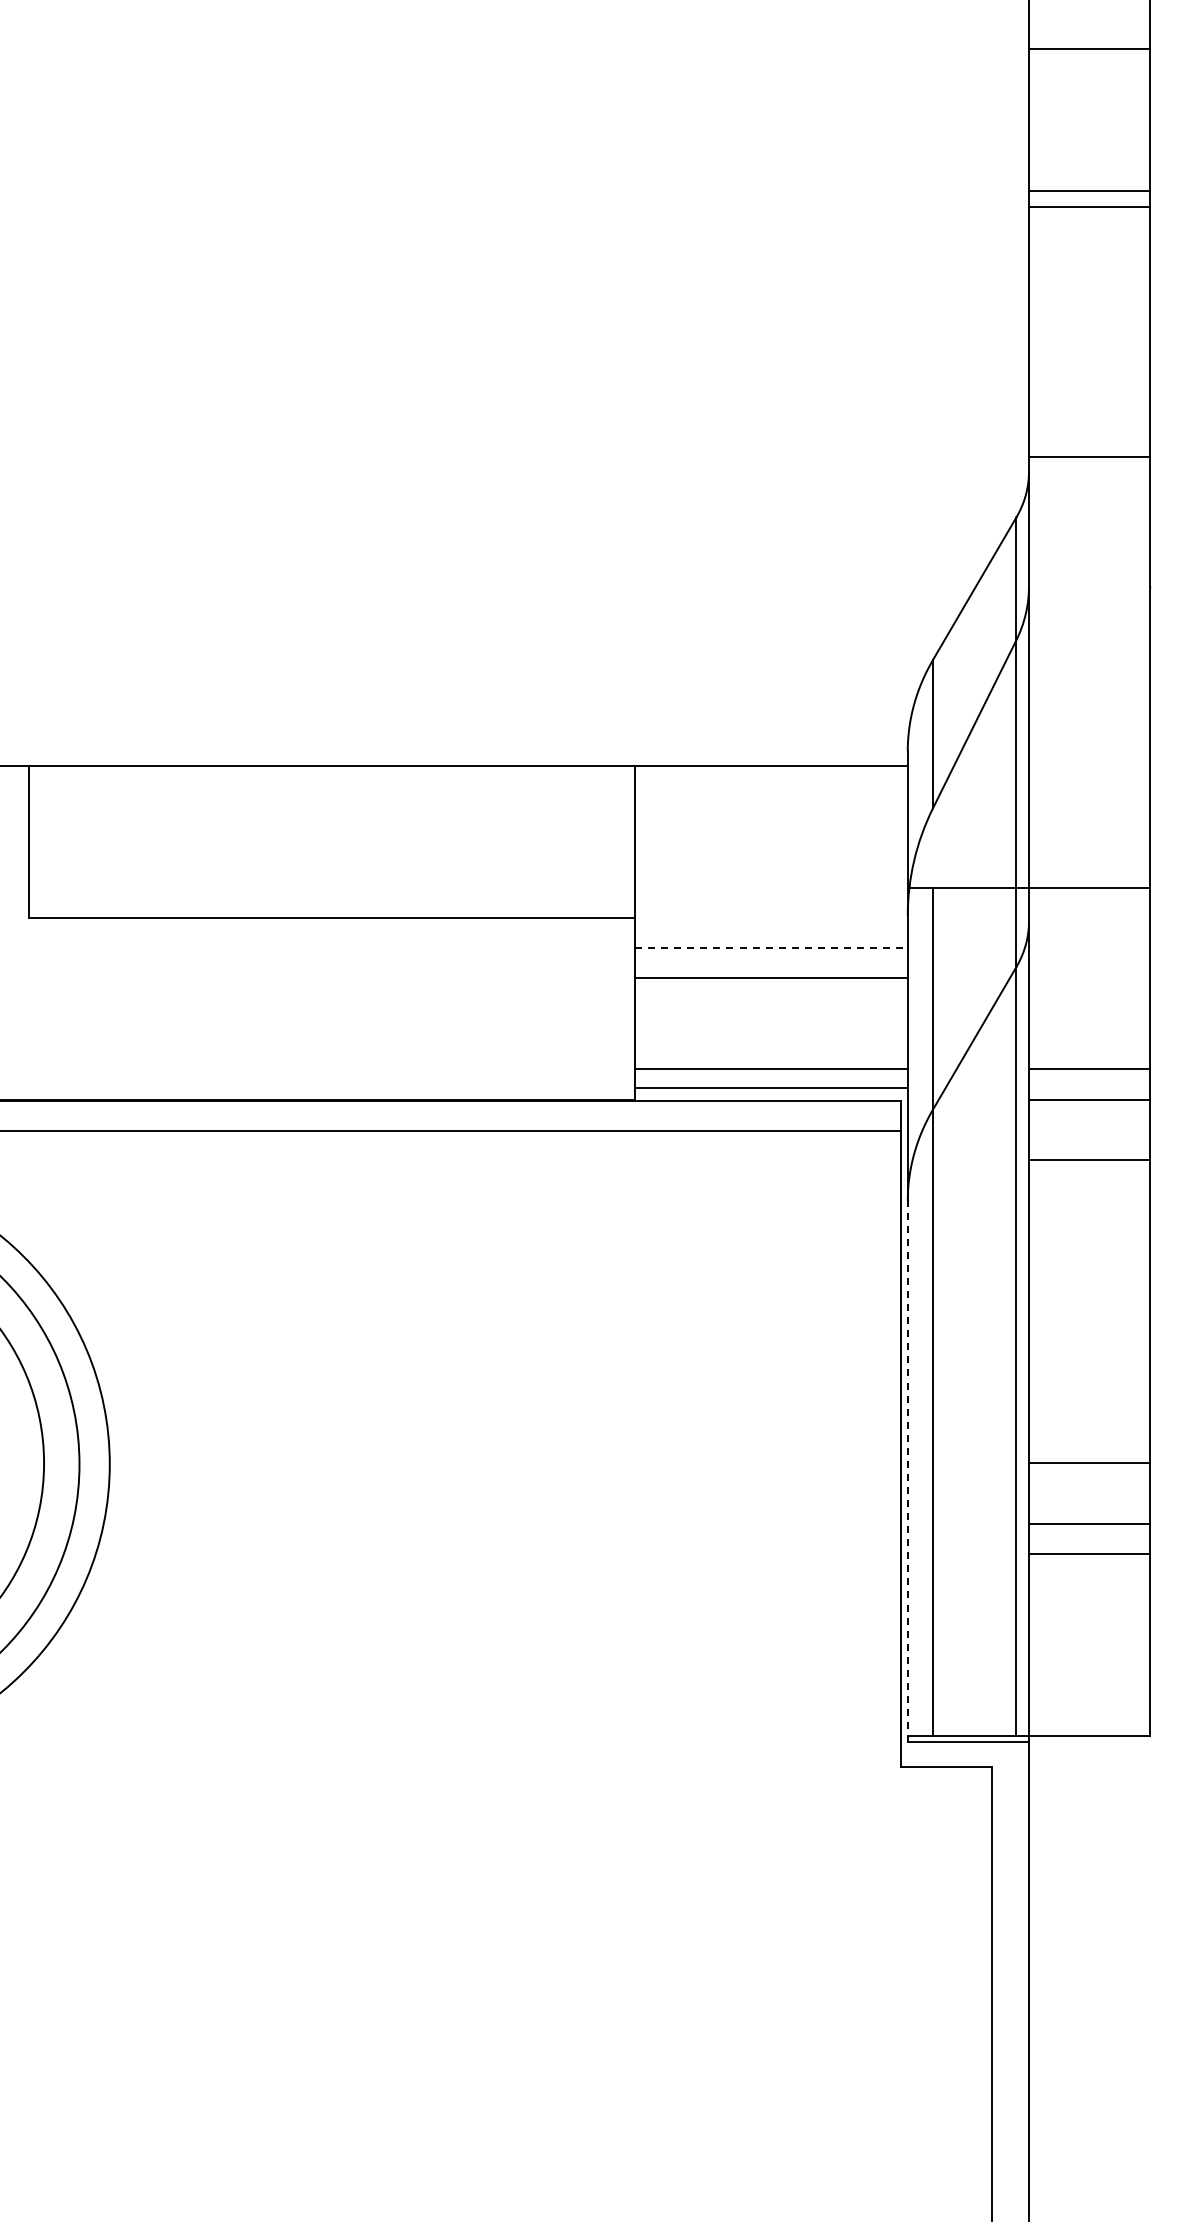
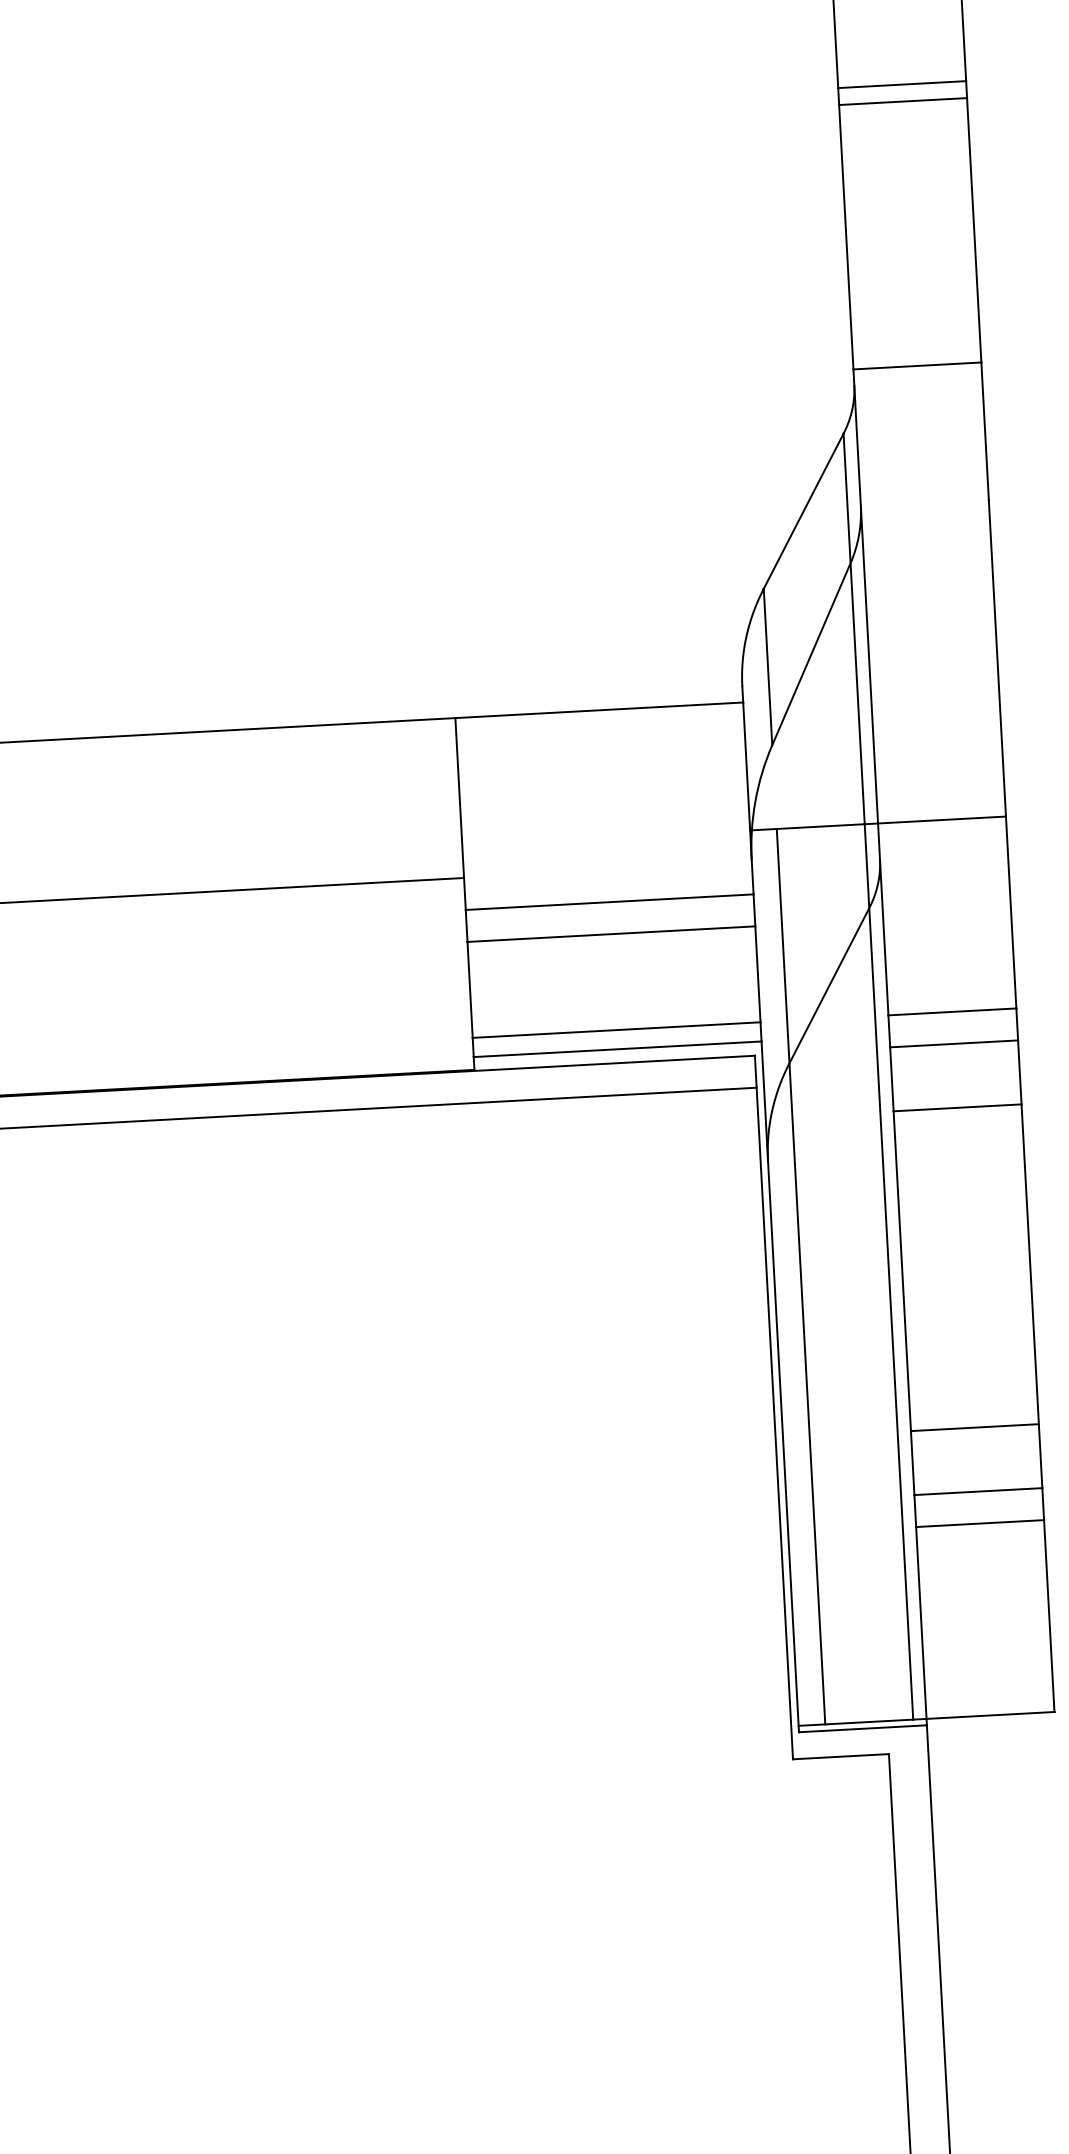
line: (771, 948) -> (609, 902), dashed -> solid
line: (907, 1471) -> (783, 1446), dashed -> solid

